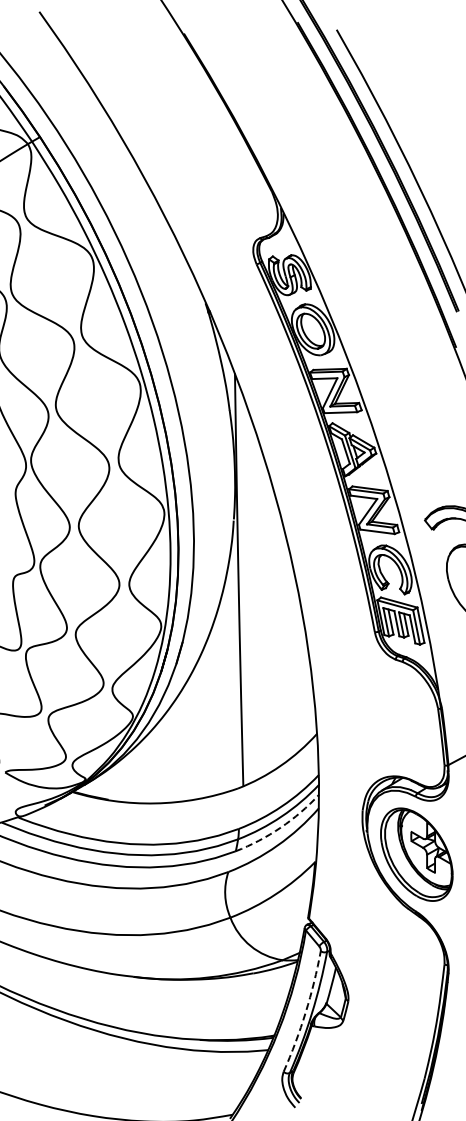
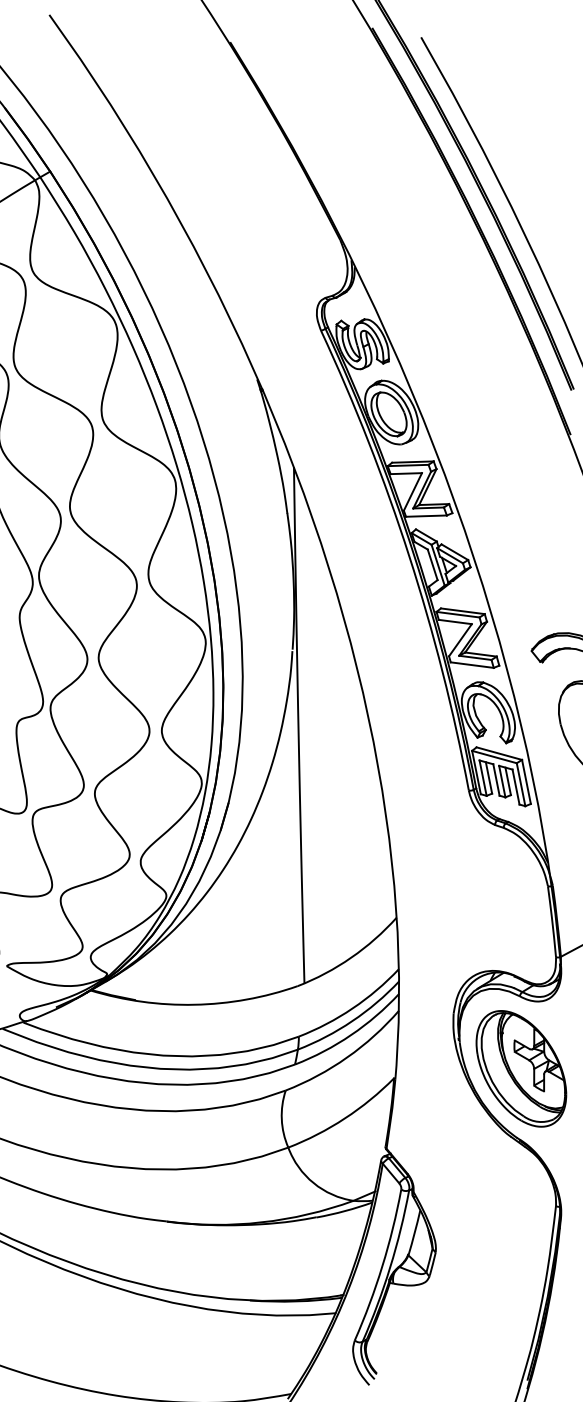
arc: (280, 827) -> (350, 1034), dashed -> solid
arc: (305, 1012) -> (382, 1266), dashed -> solid

